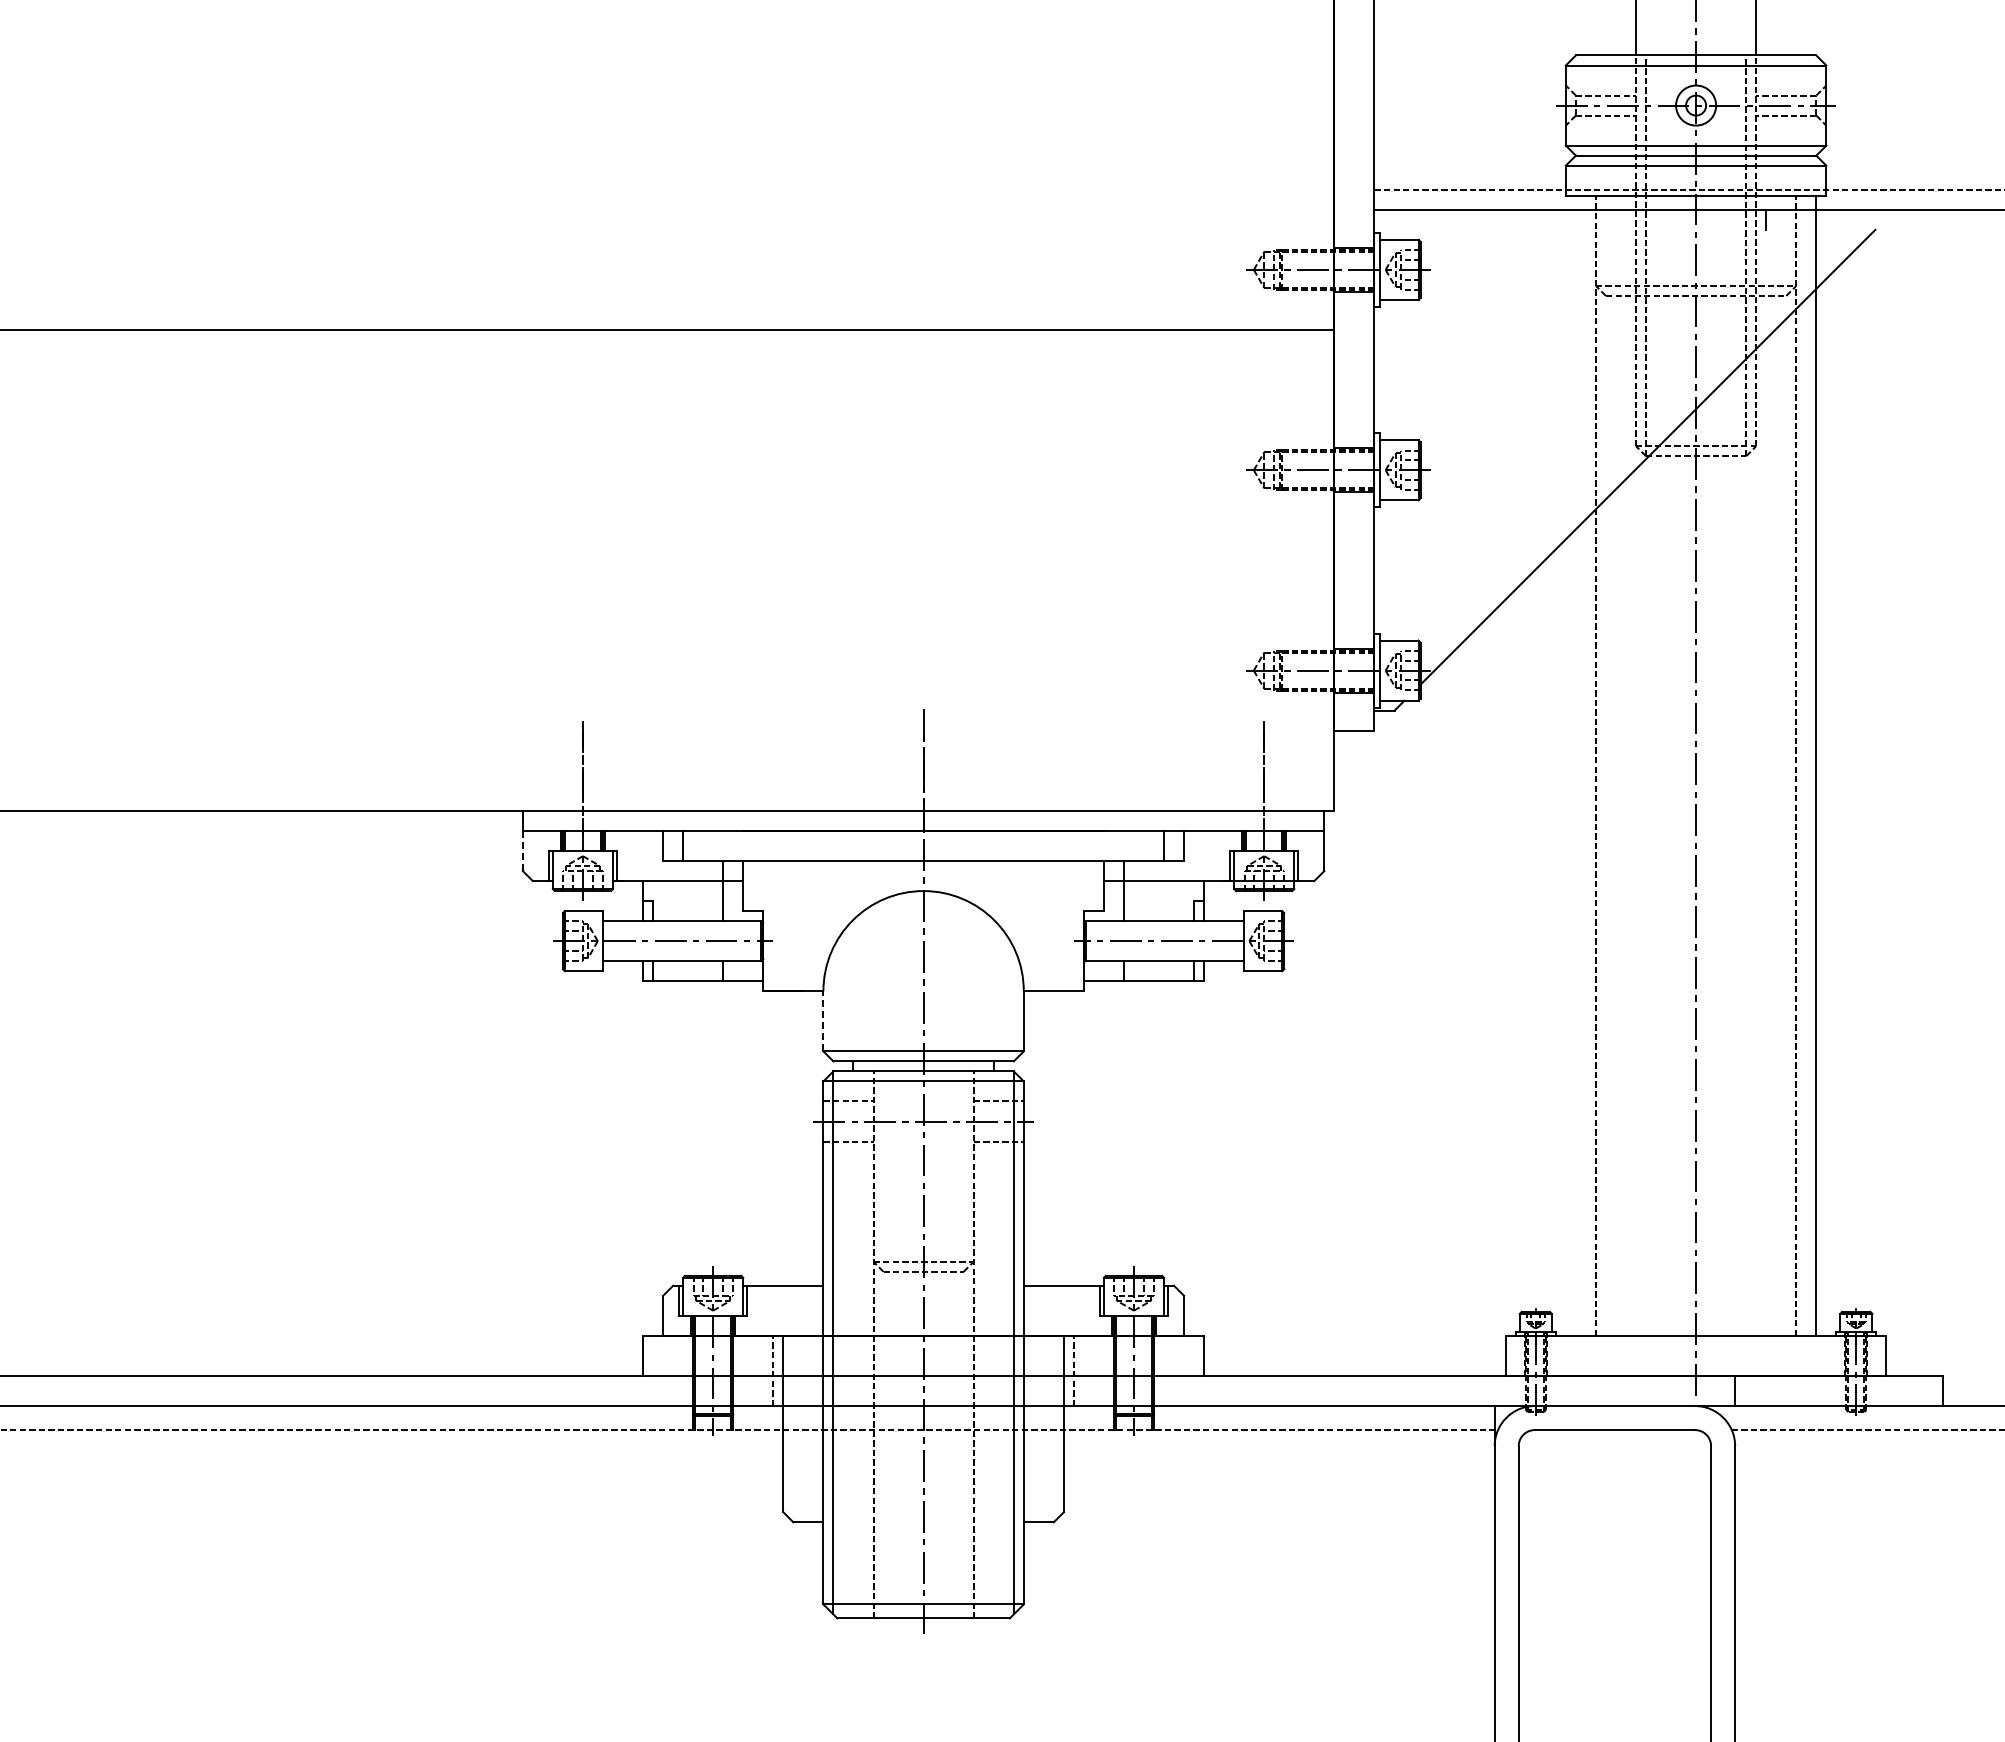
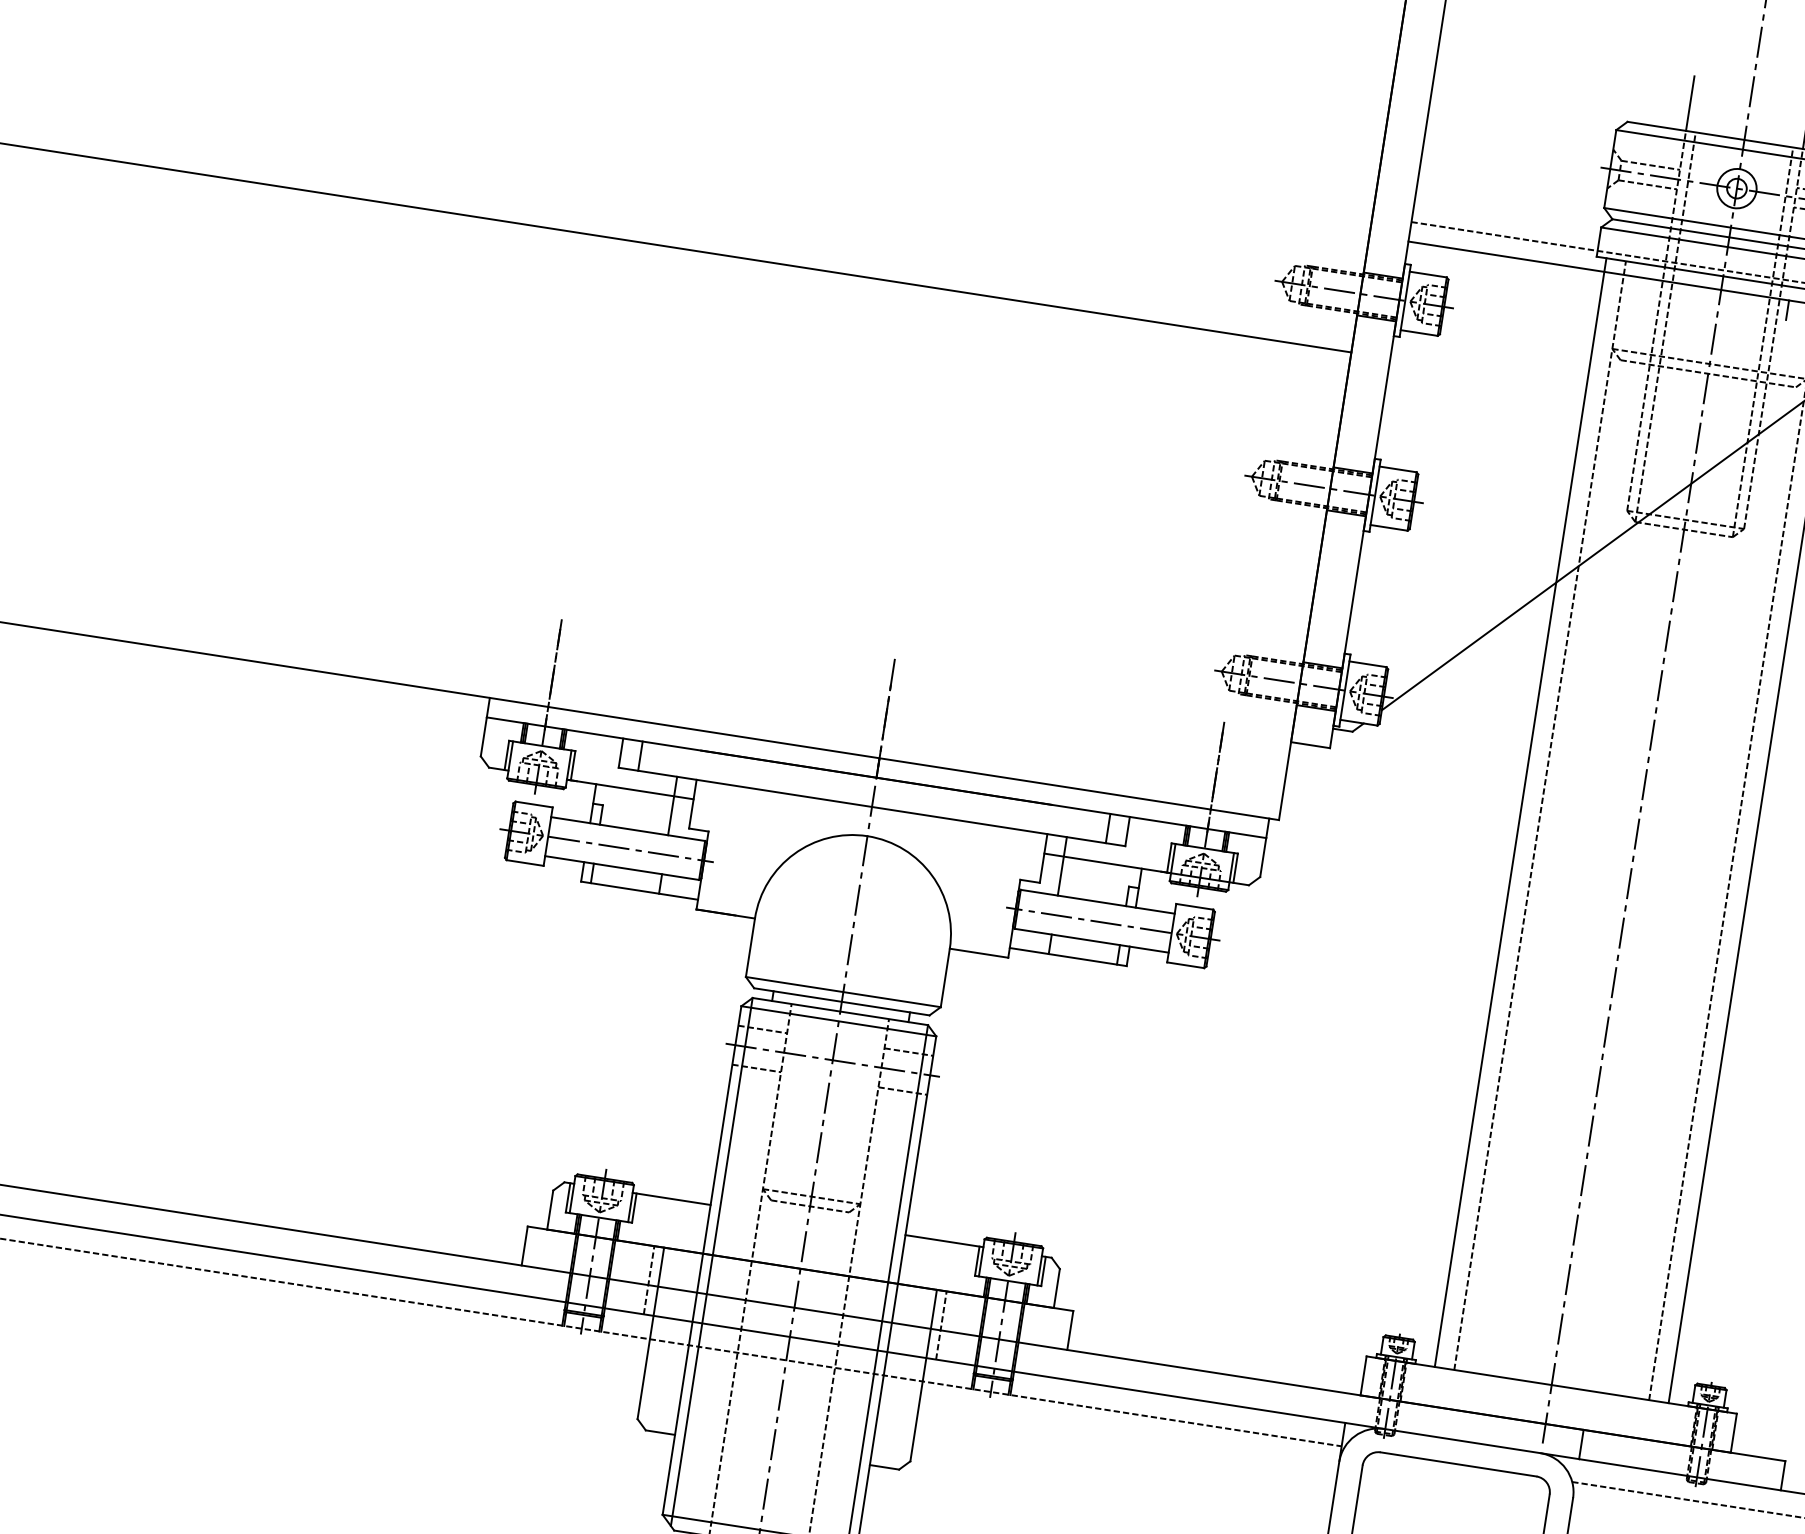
line: (1575, 765) -> (1520, 812), added
line: (522, 850) -> (483, 736), dashed -> solid
line: (823, 1020) -> (750, 946), dashed -> solid

